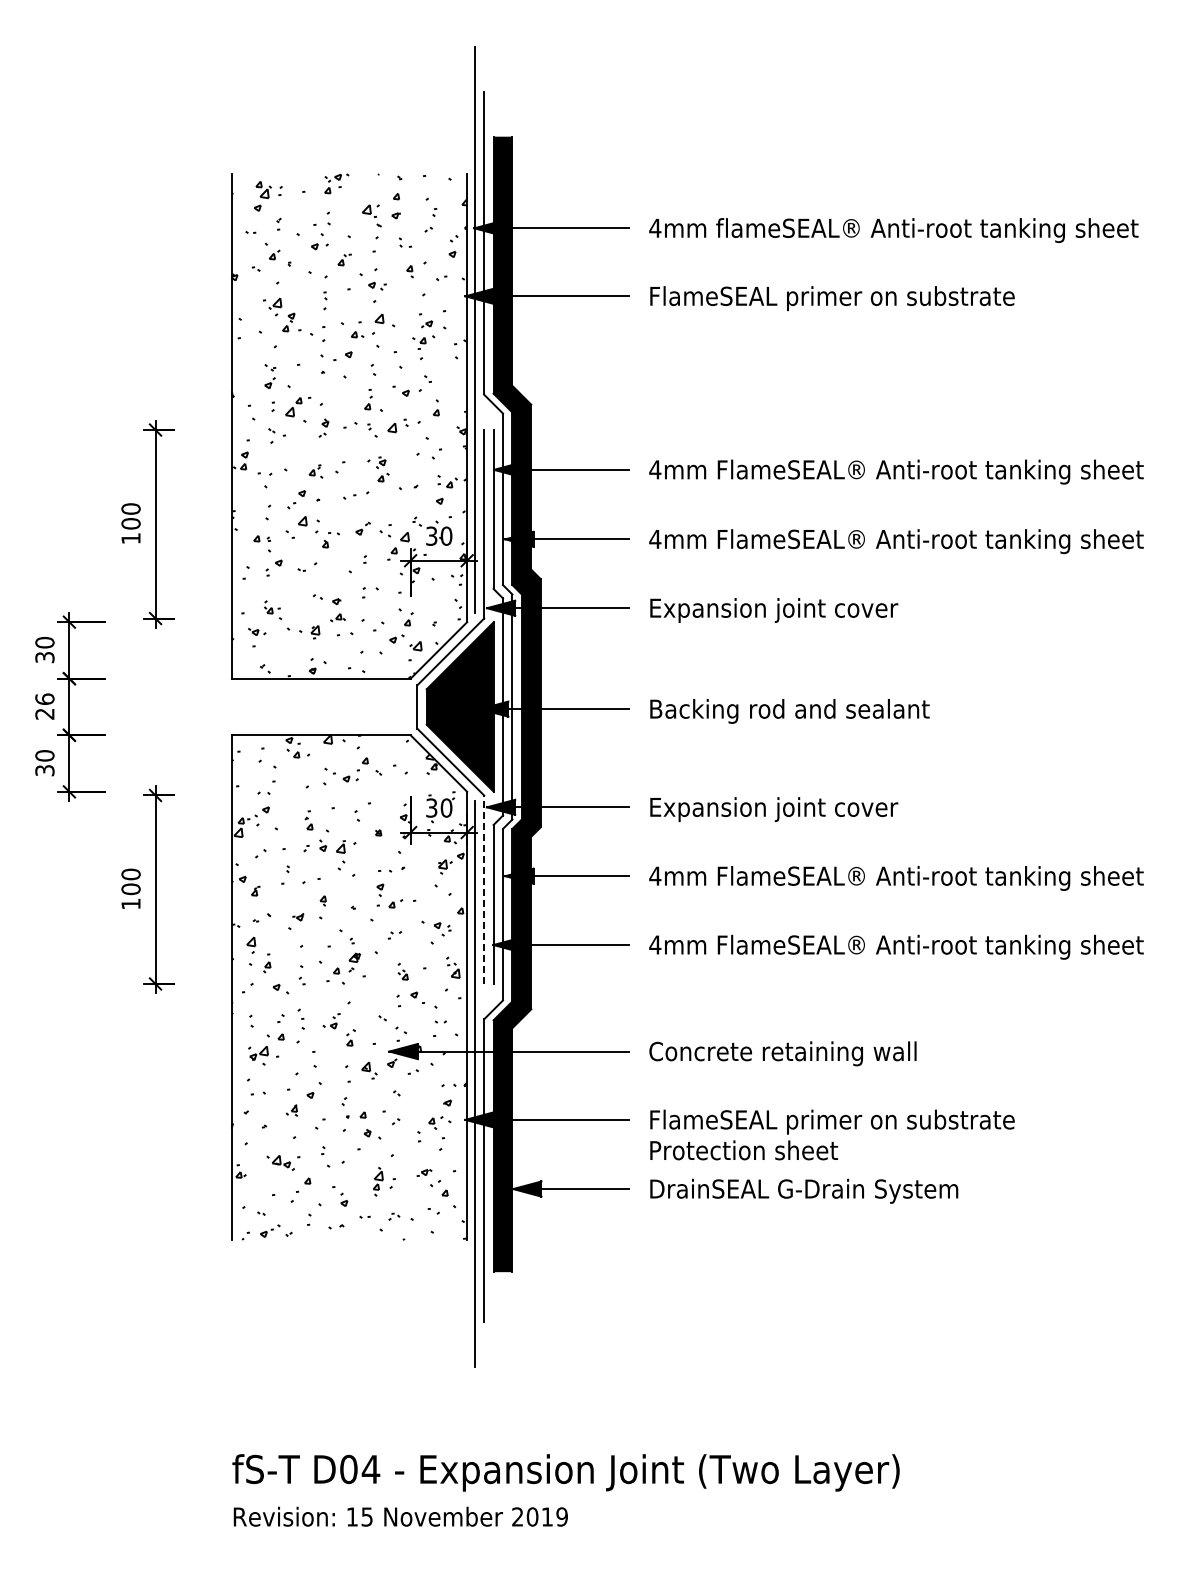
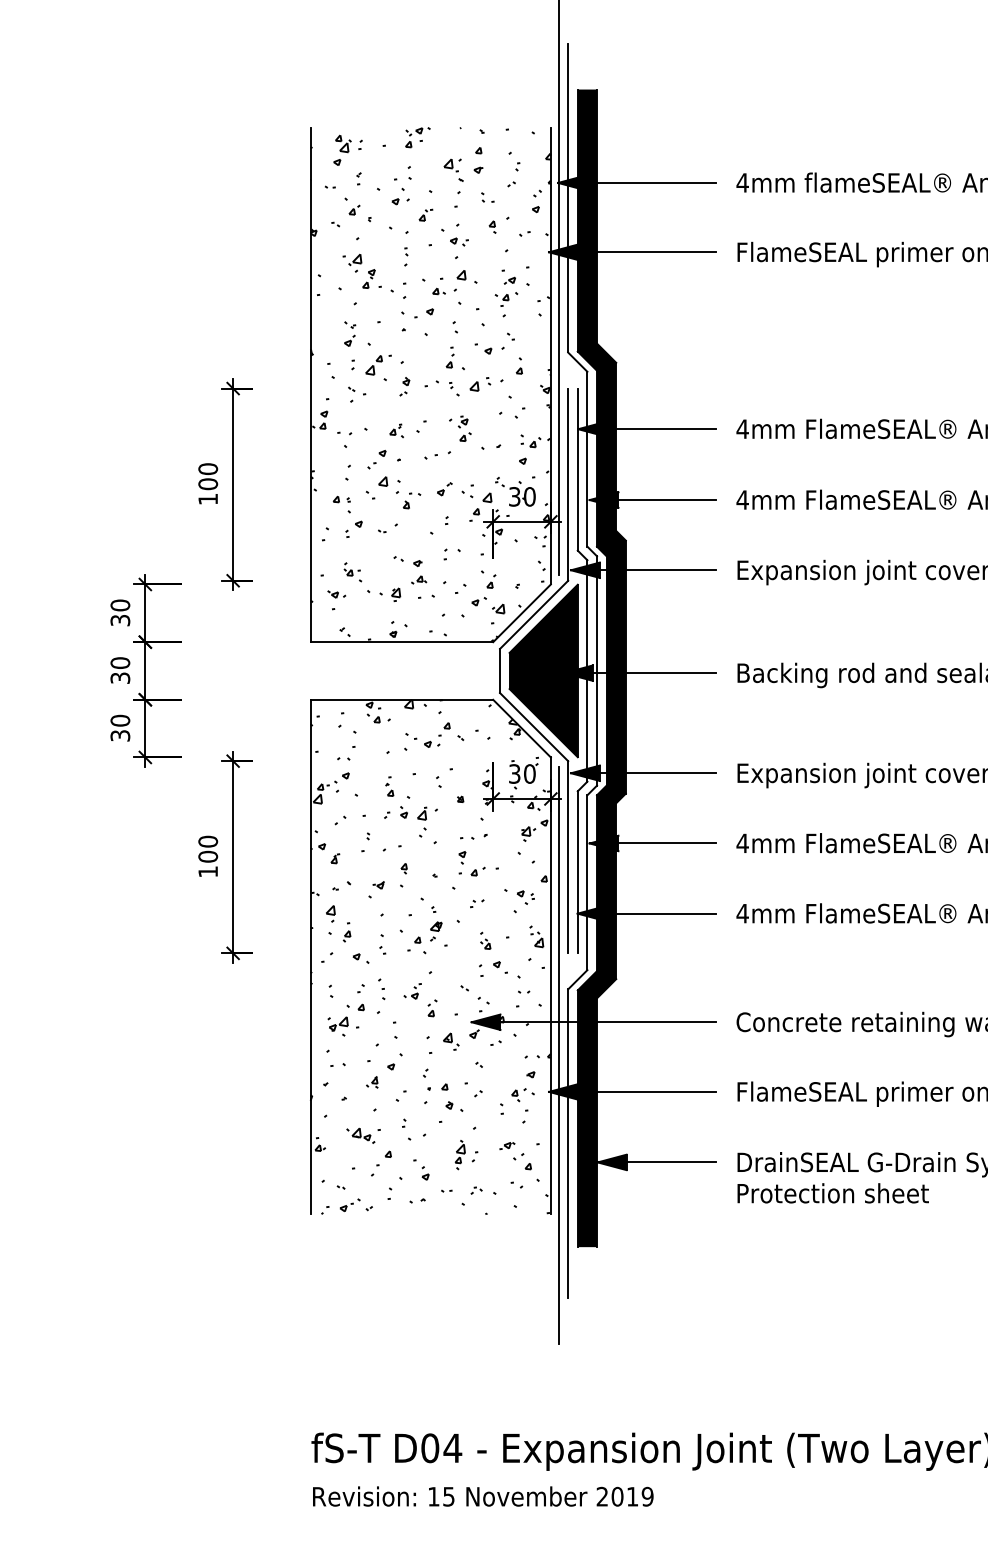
text: (44, 706) -> (119, 670), 26 -> 30
line: (484, 889) -> (568, 857), dashed -> solid
text: (743, 1150) -> (832, 1193), moved

